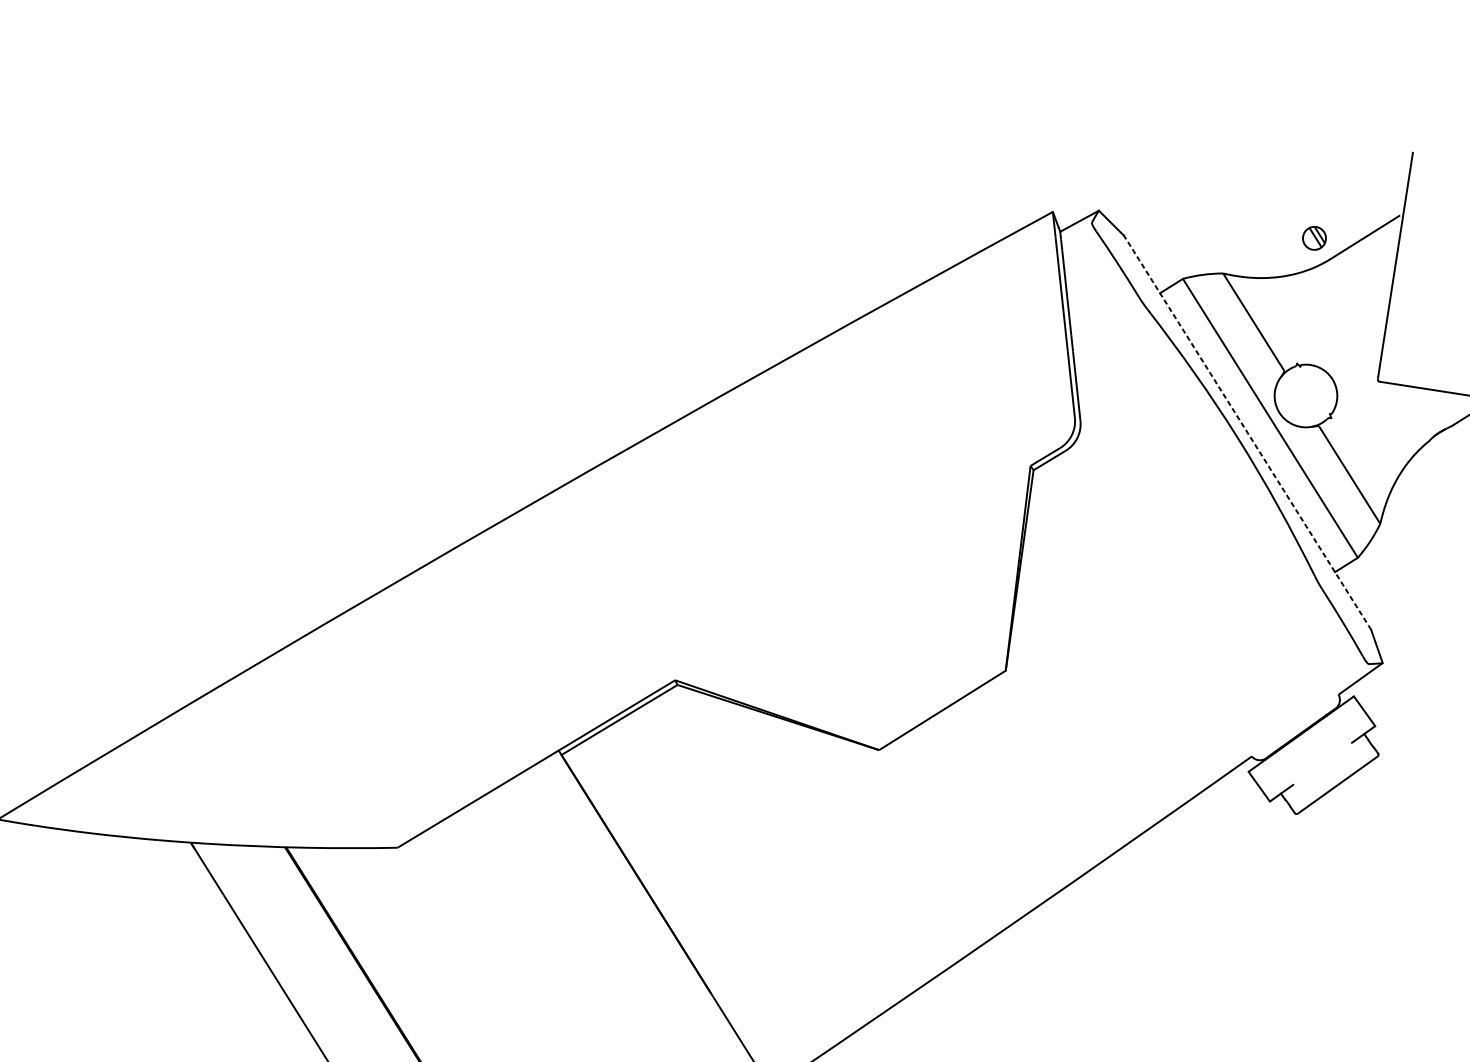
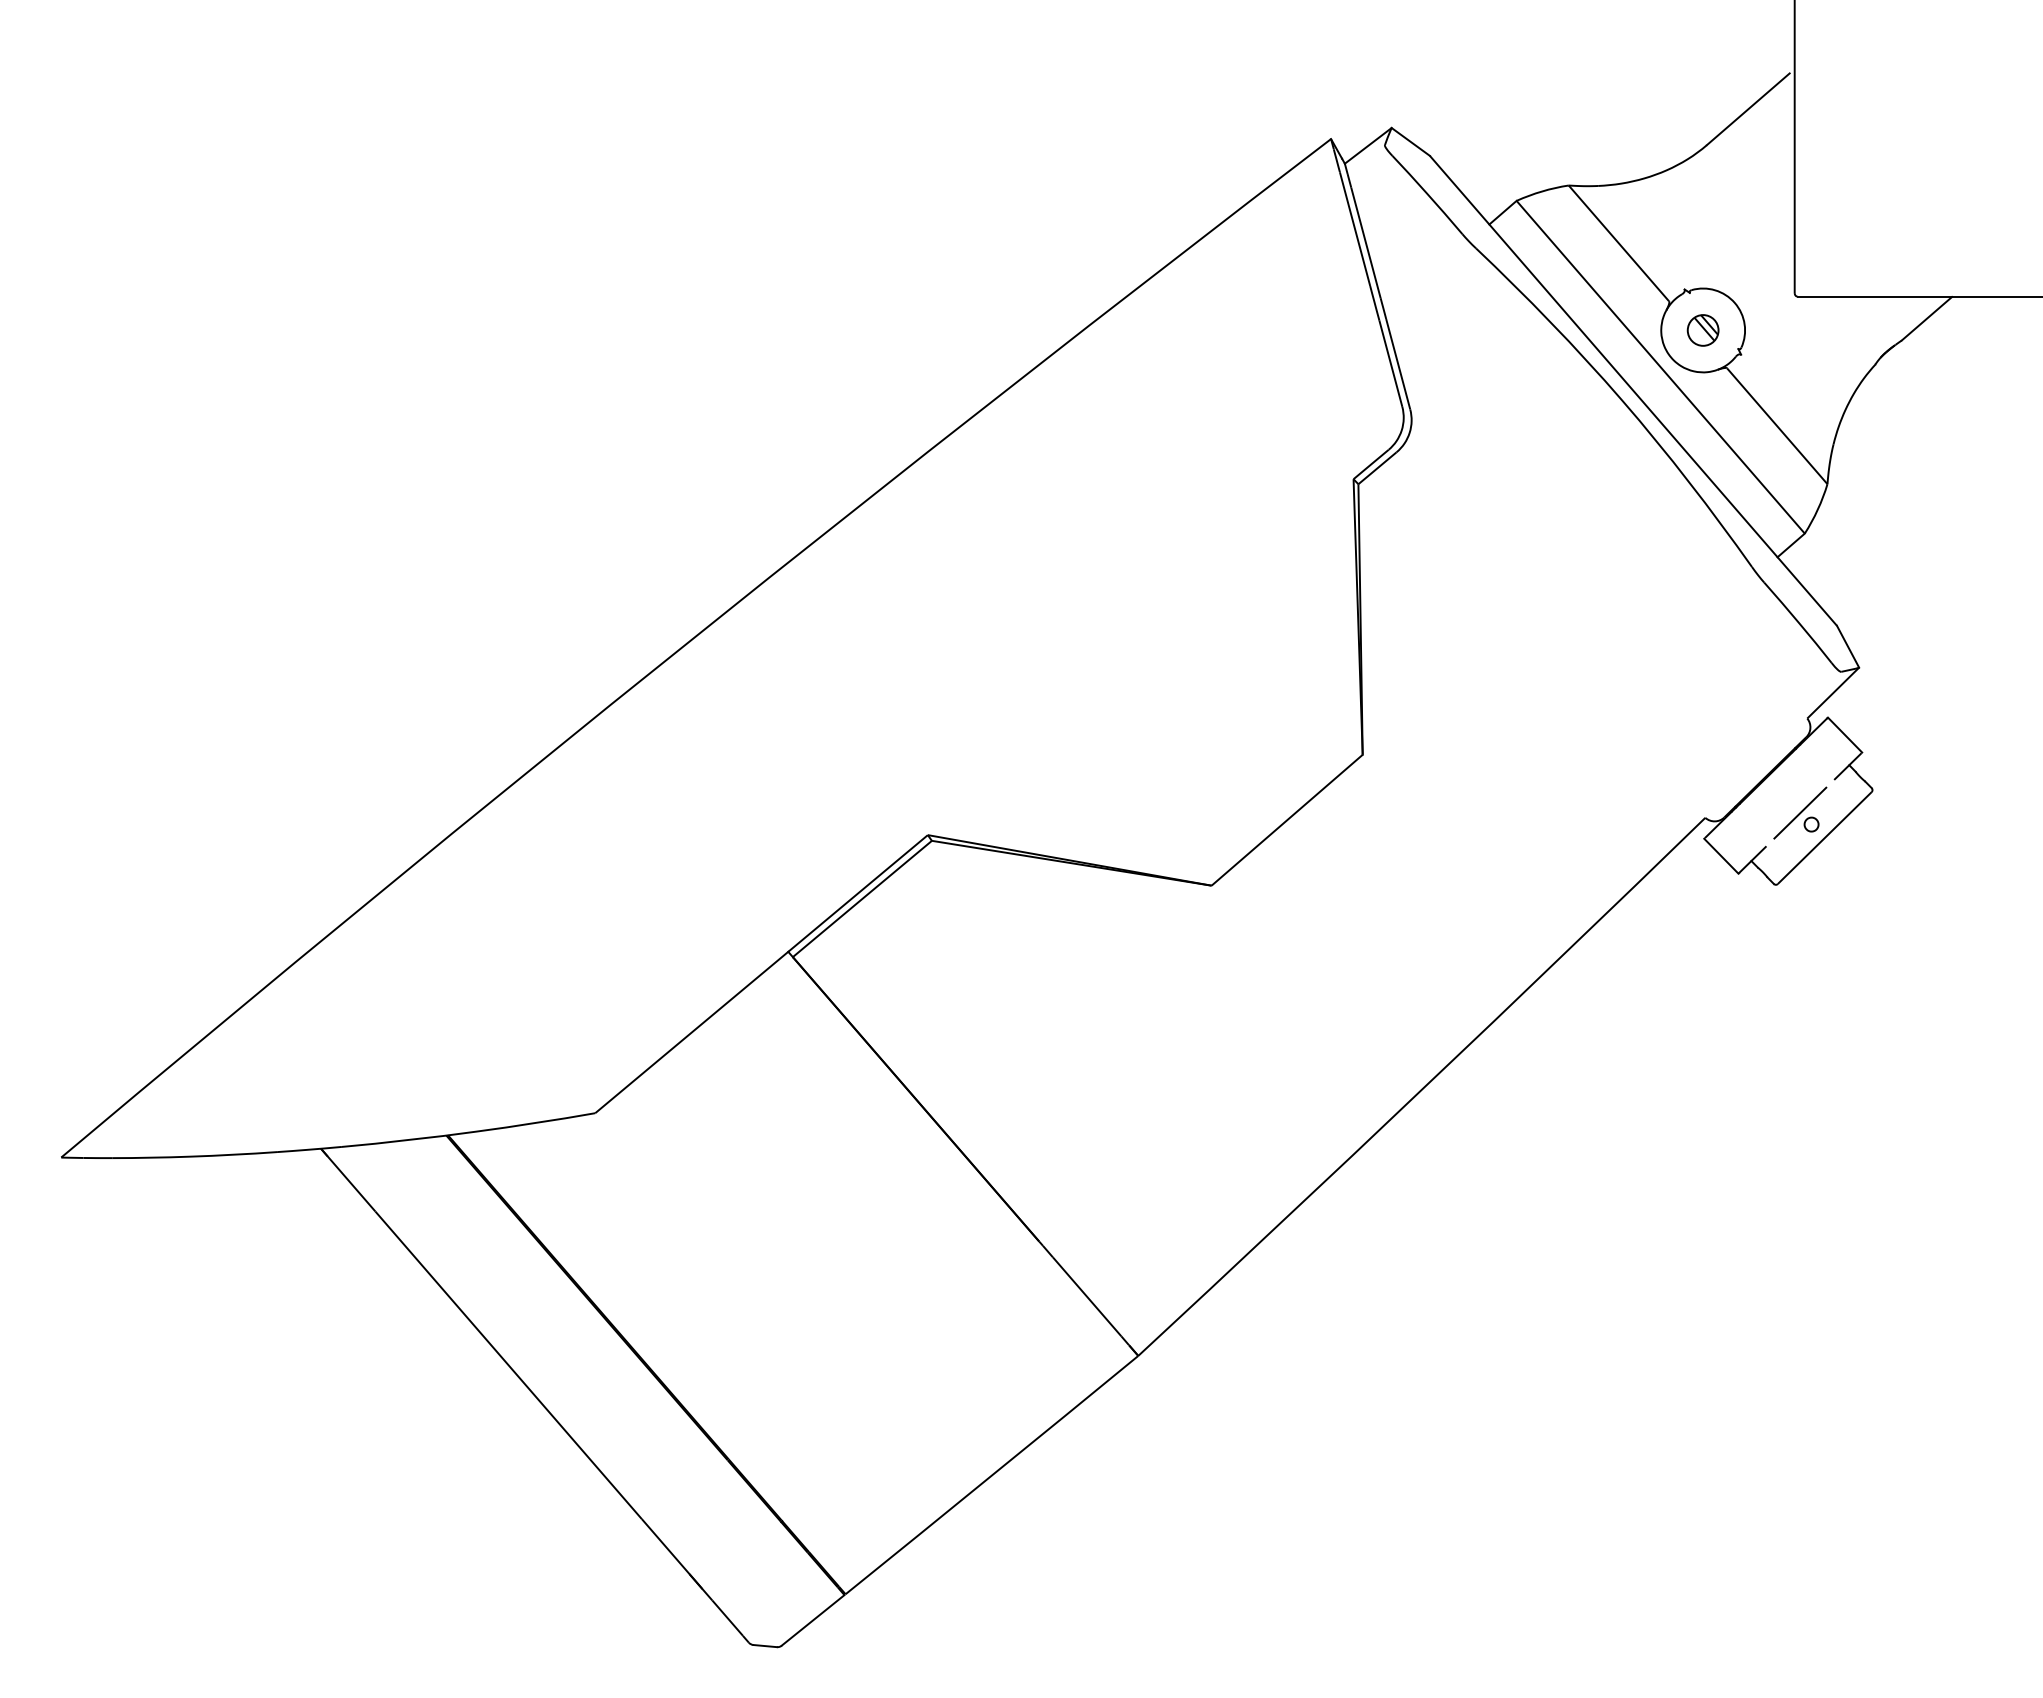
part: (1313, 238) -> (1702, 330), moved
arc: (1247, 432) -> (1633, 390), dashed -> solid
part: (1322, 763) -> (1800, 812), added

